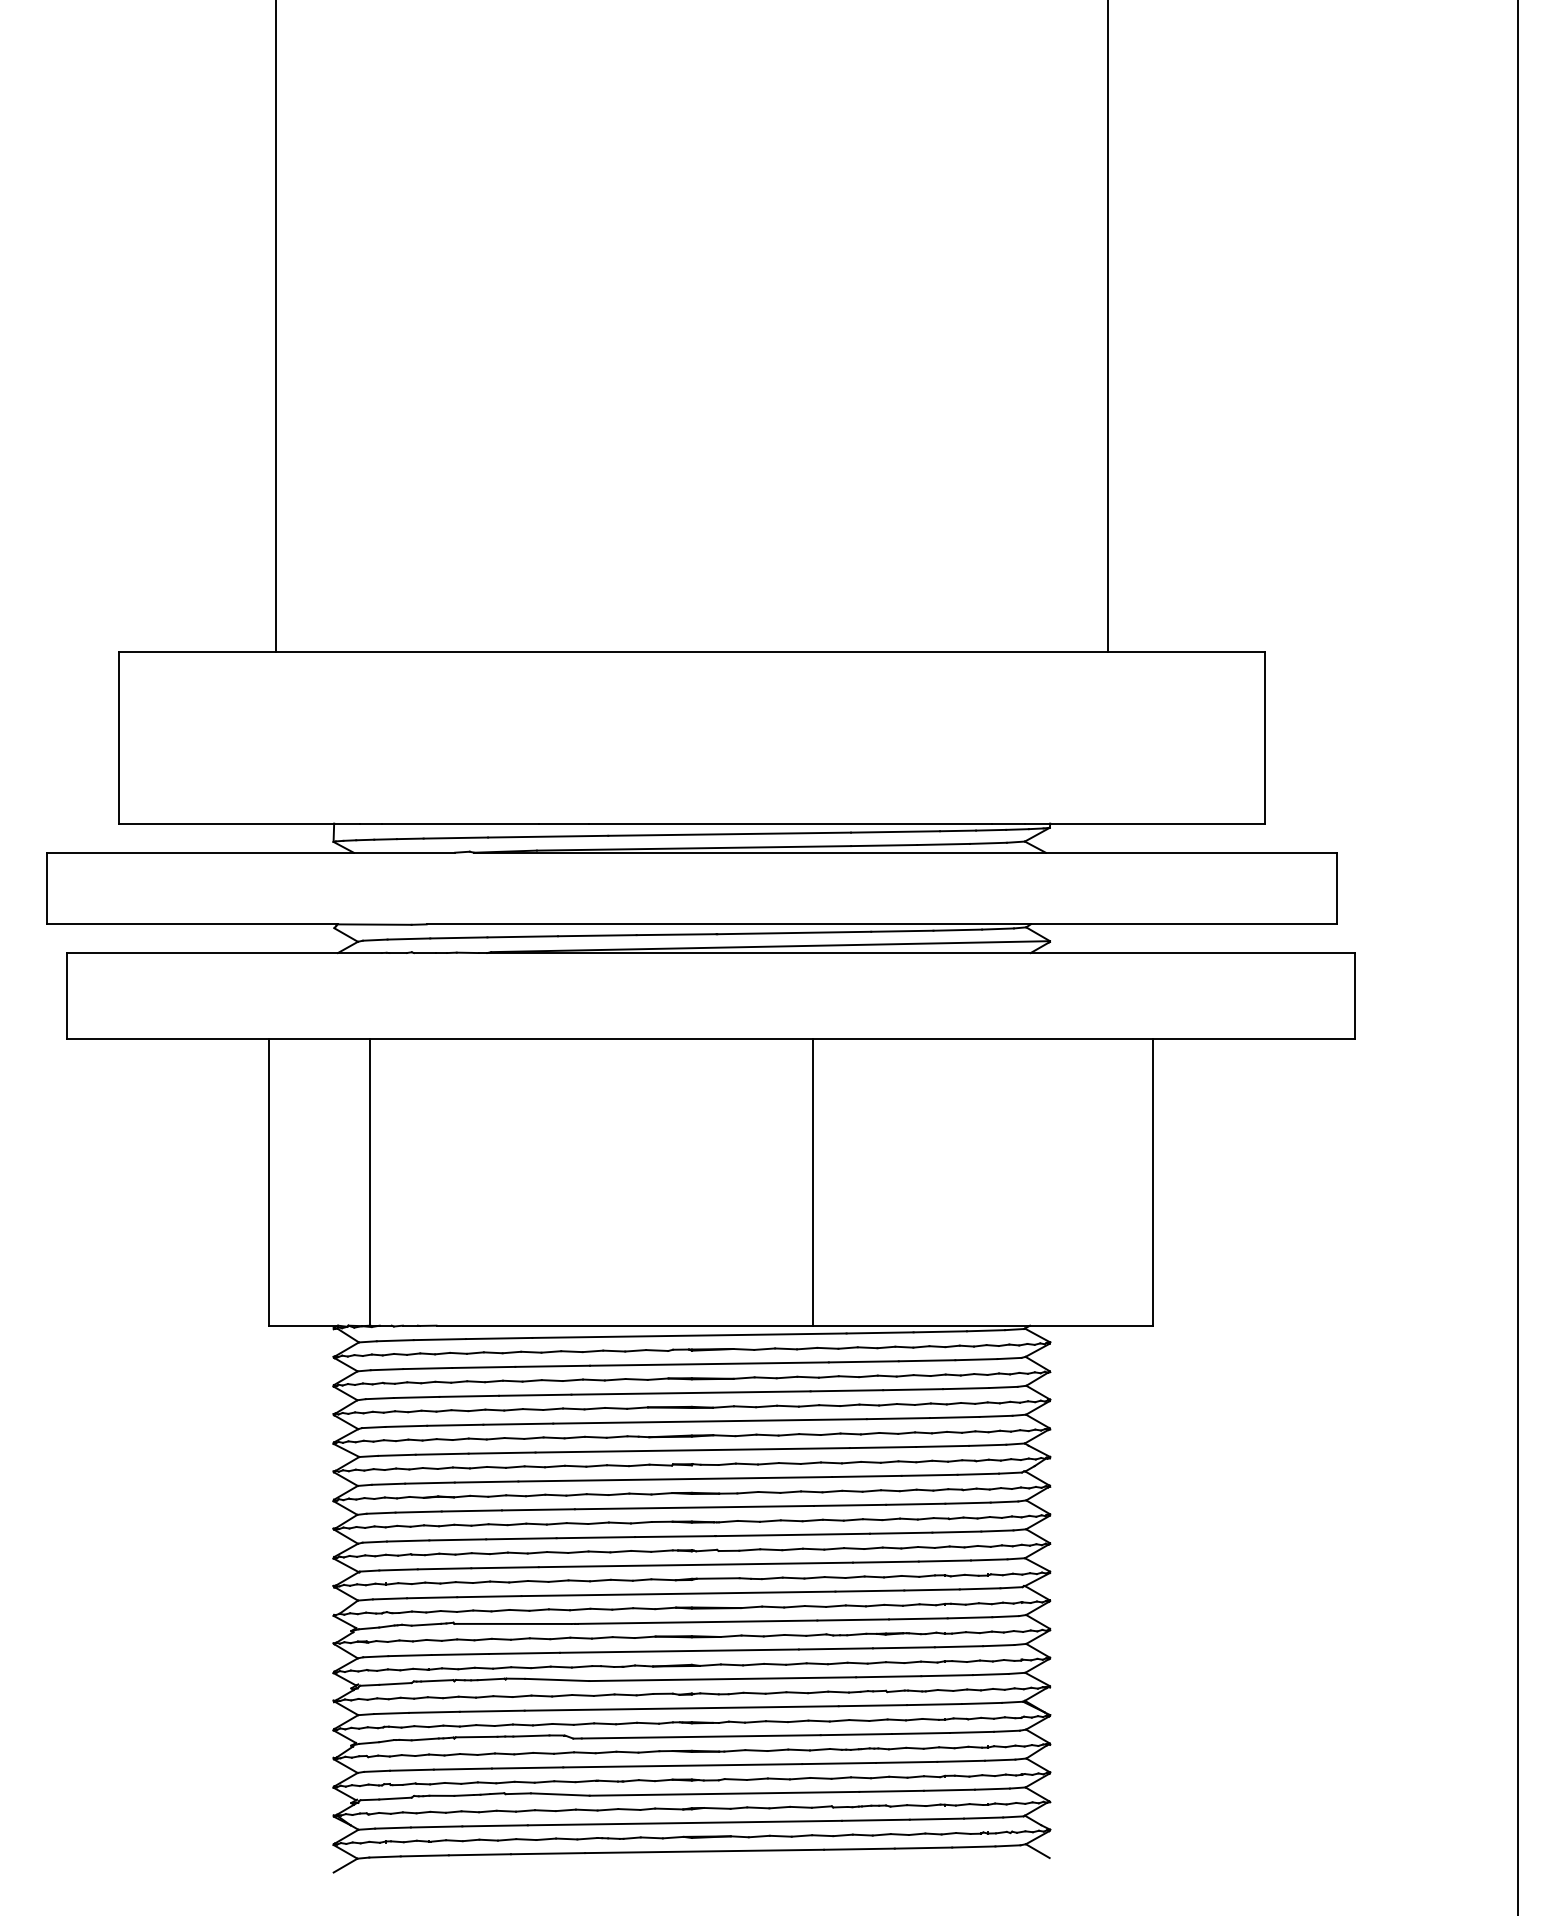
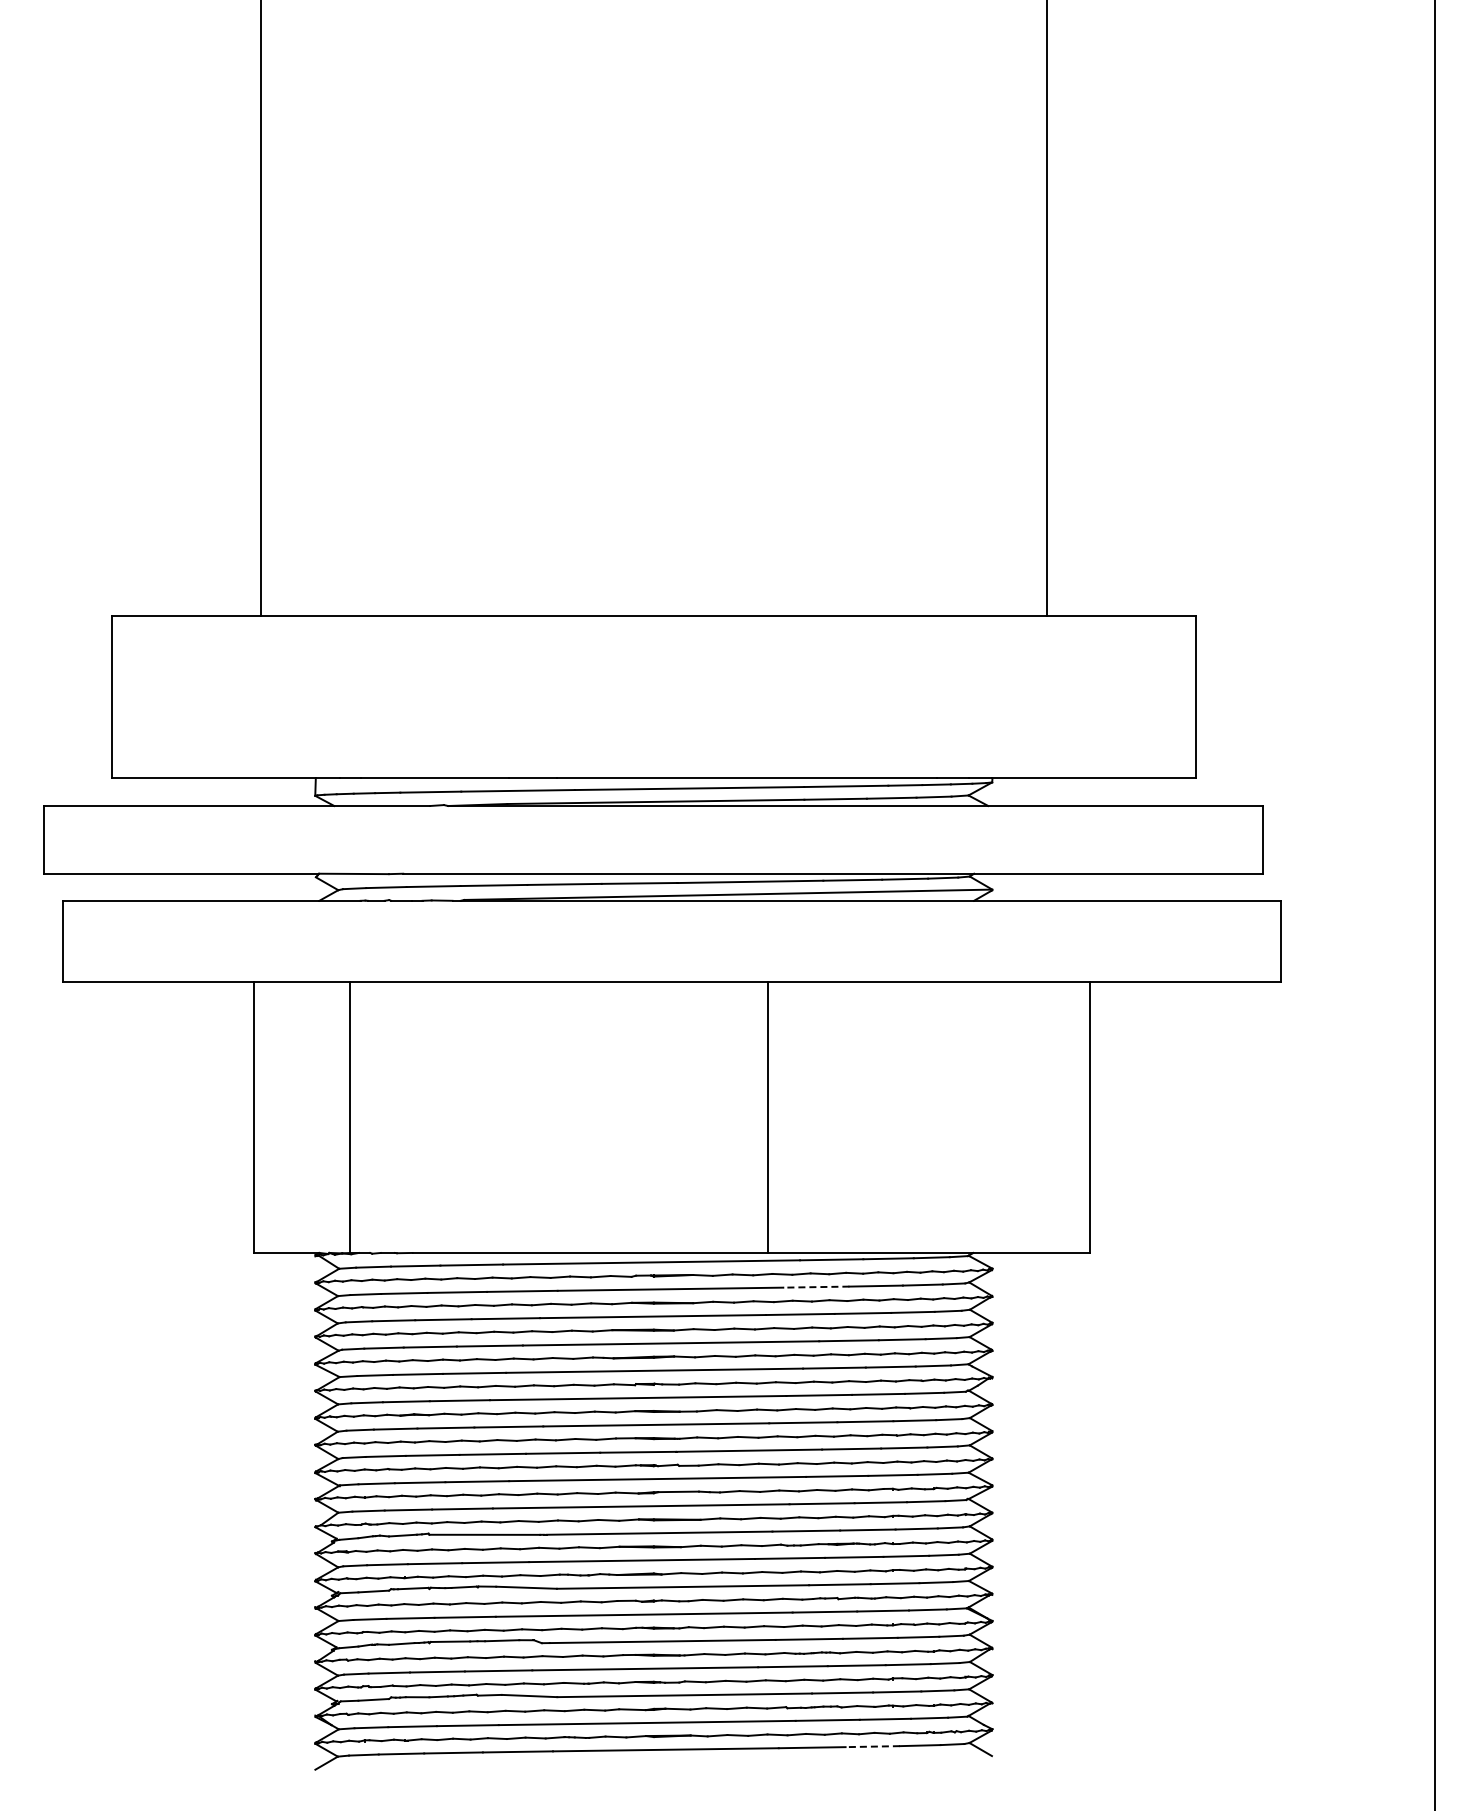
line: (862, 1362) -> (815, 1287), solid -> dashed
line: (923, 1847) -> (872, 1746), solid -> dashed

